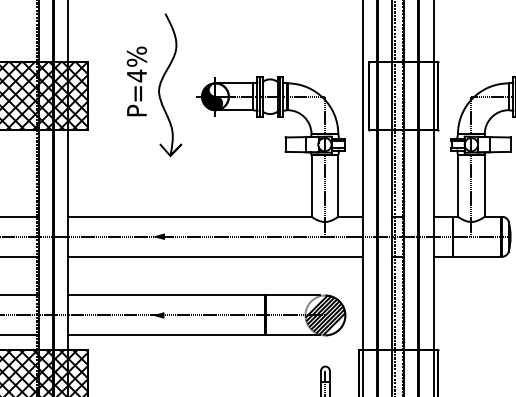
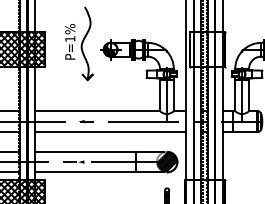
text: (137, 74) -> (70, 38), P=4% -> P=1%

